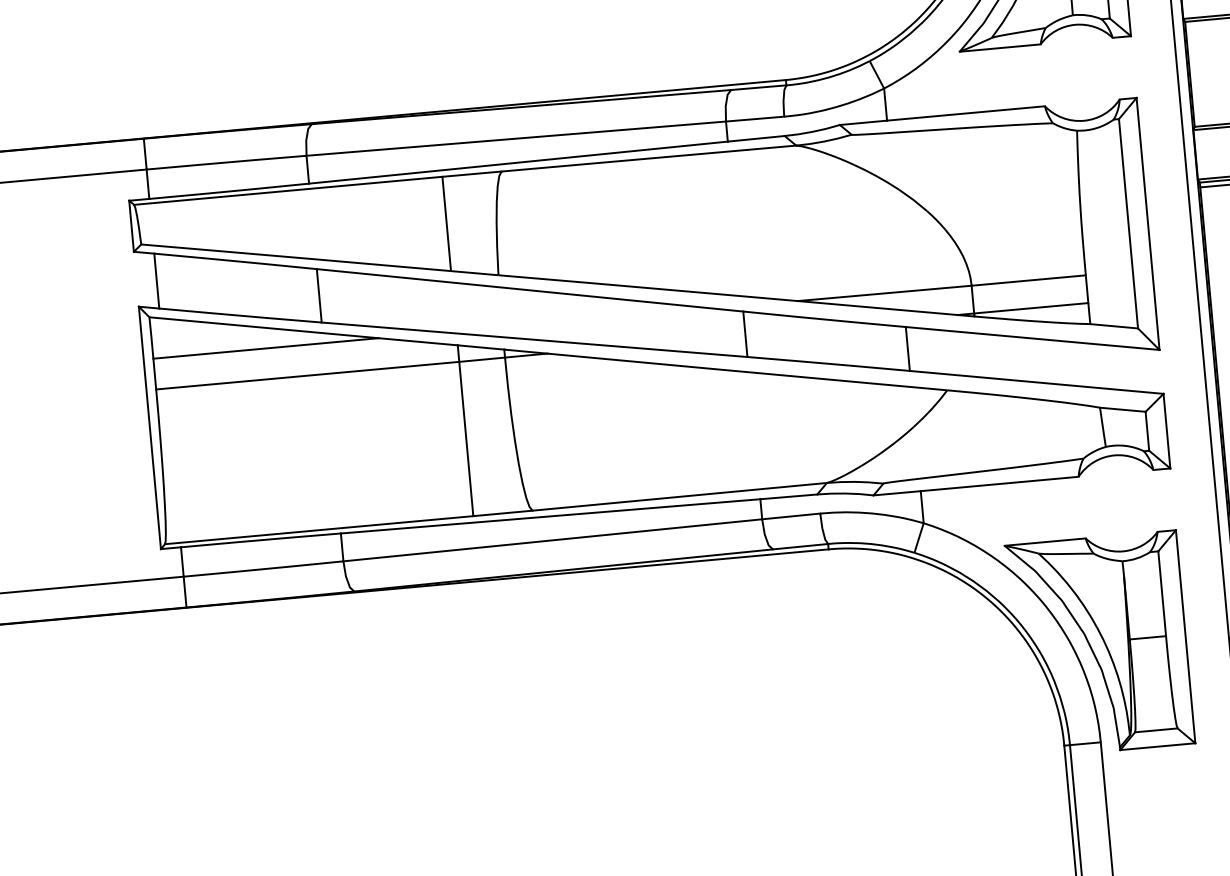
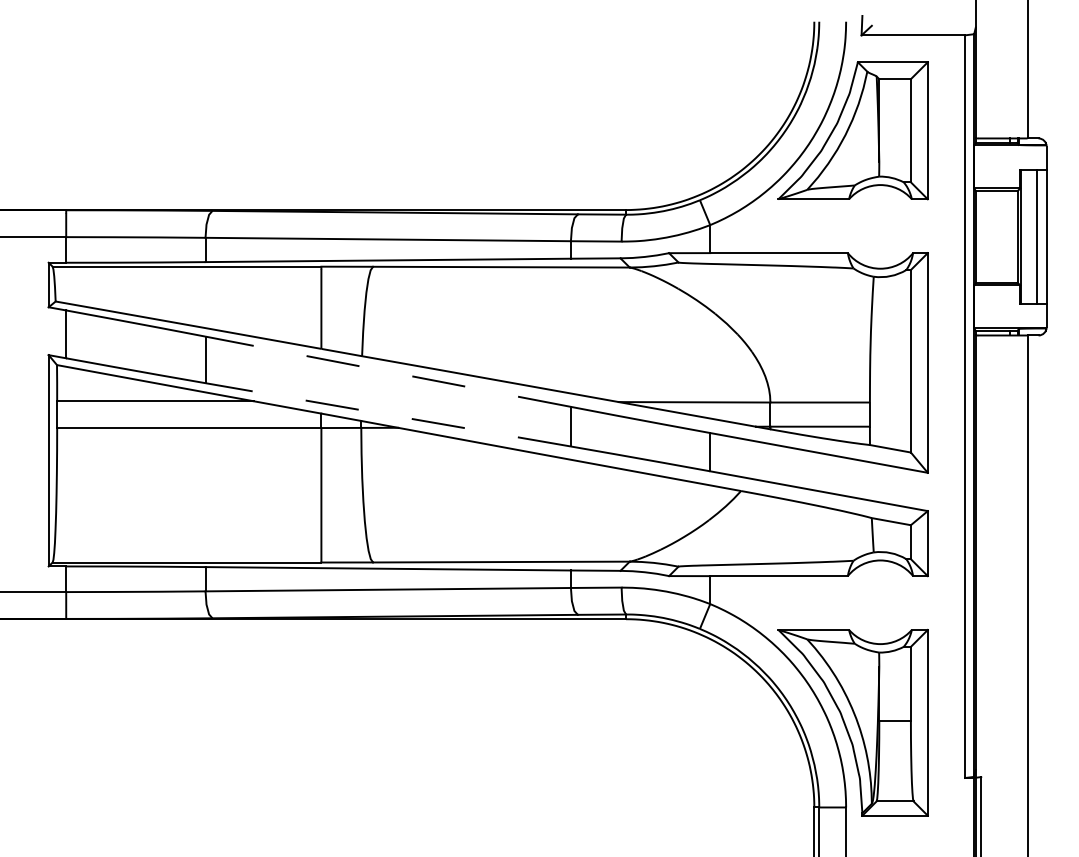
line: (529, 290) -> (387, 371), solid -> dashed
line: (533, 339) -> (387, 414), solid -> dashed

